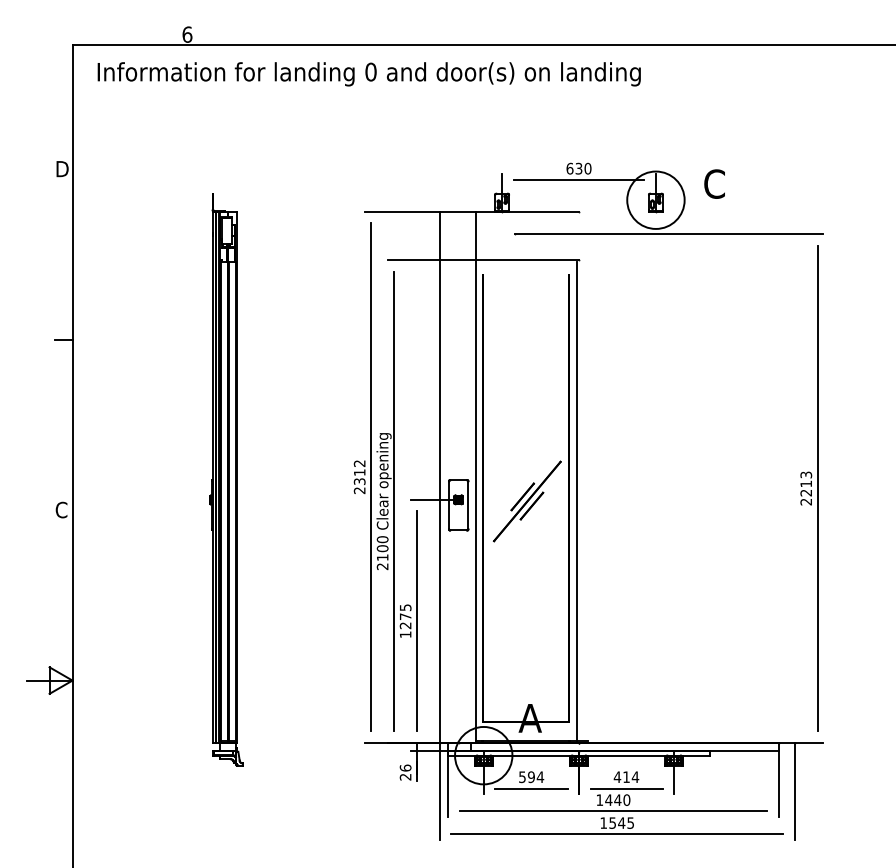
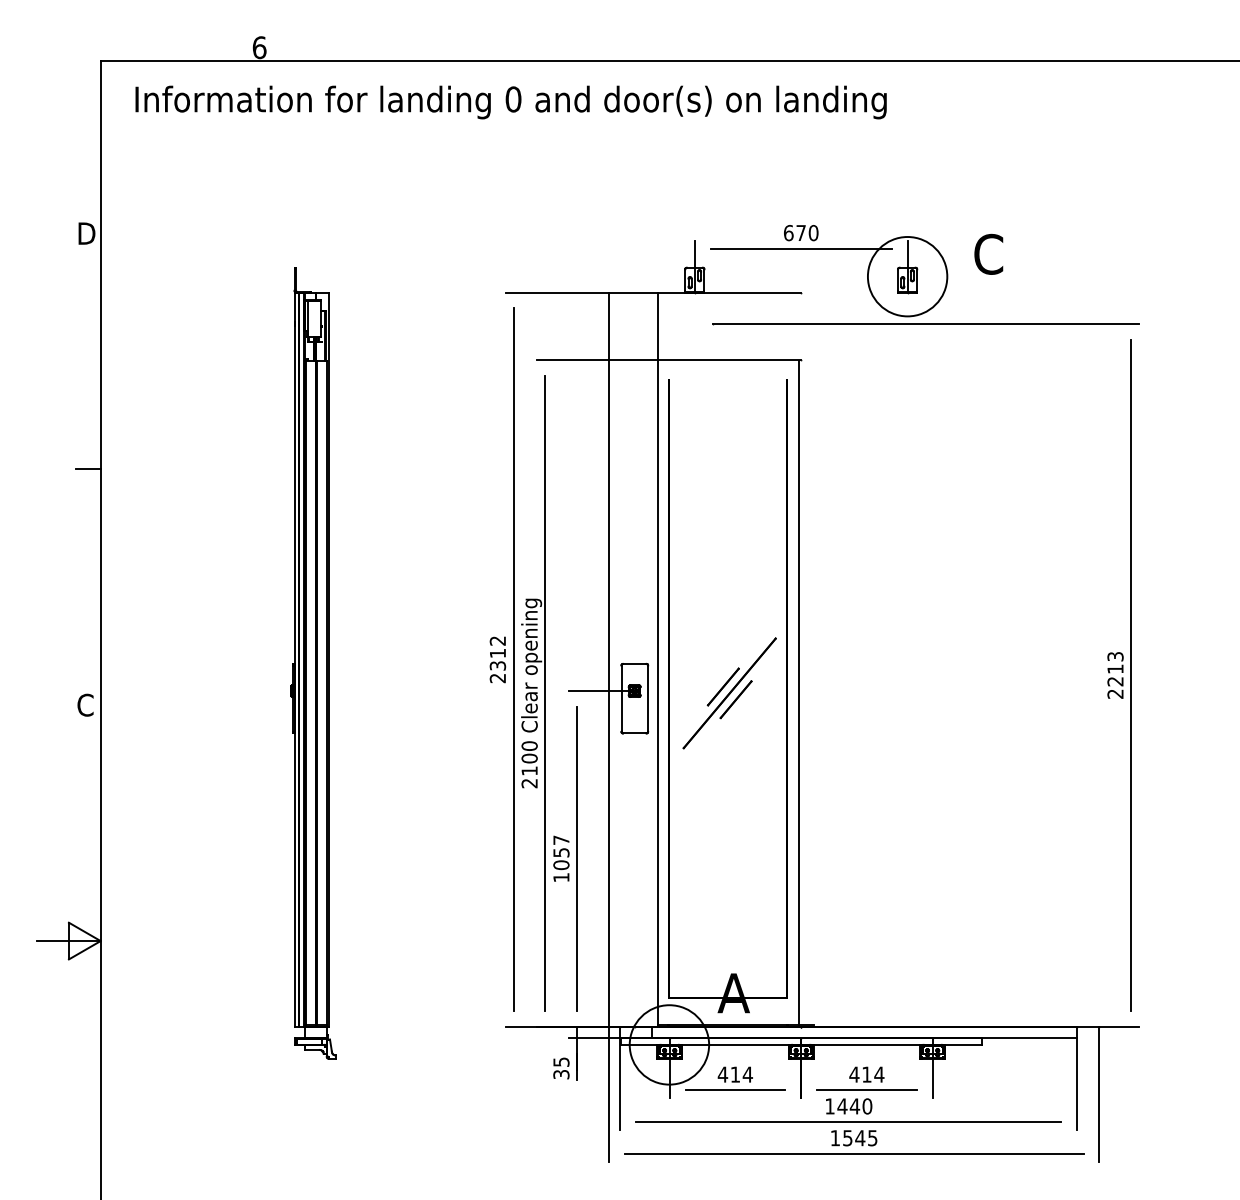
text: (578, 168) -> (800, 232), 630 -> 670
text: (405, 616) -> (561, 852), 1275 -> 1057
text: (405, 772) -> (561, 1068), 26 -> 35
text: (526, 777) -> (728, 1074), 594 -> 414

